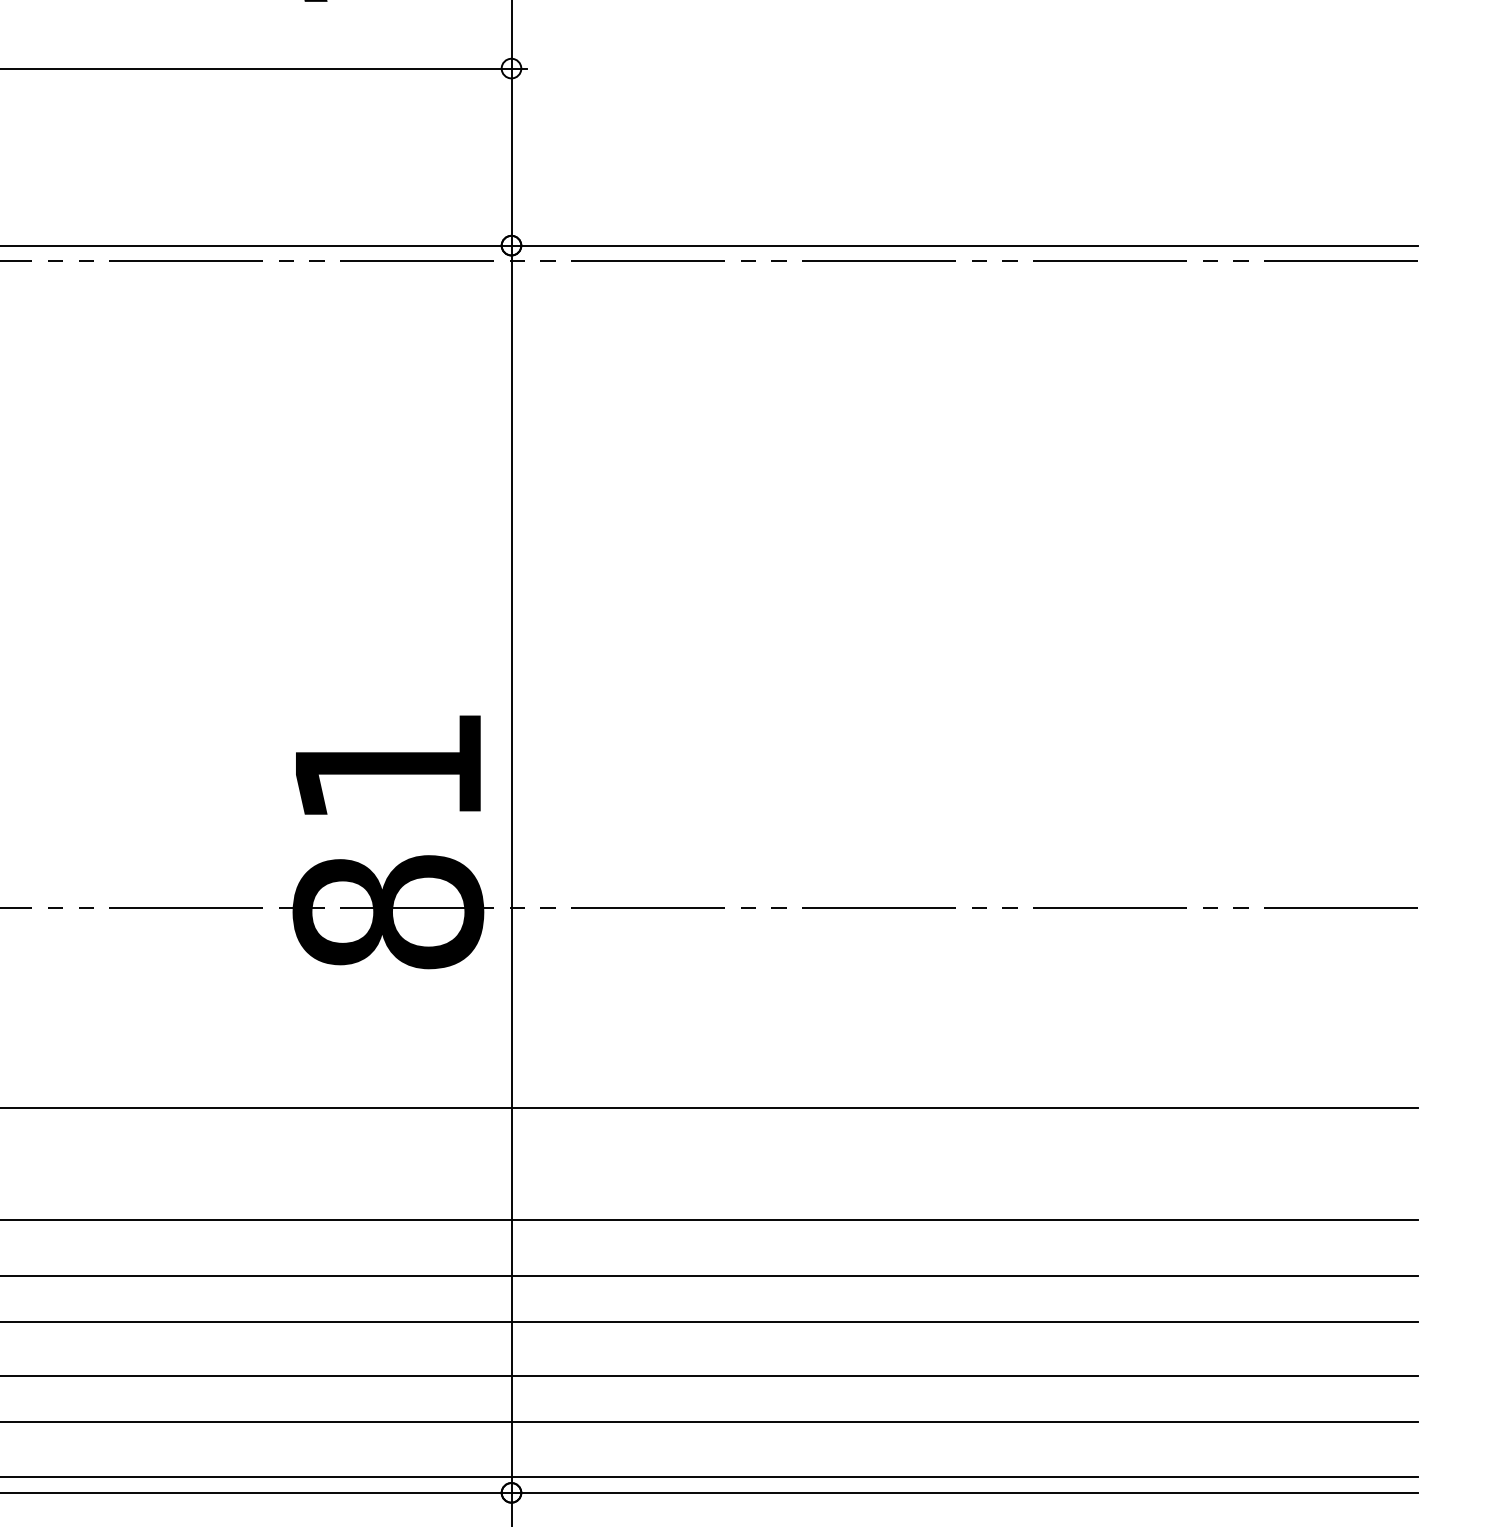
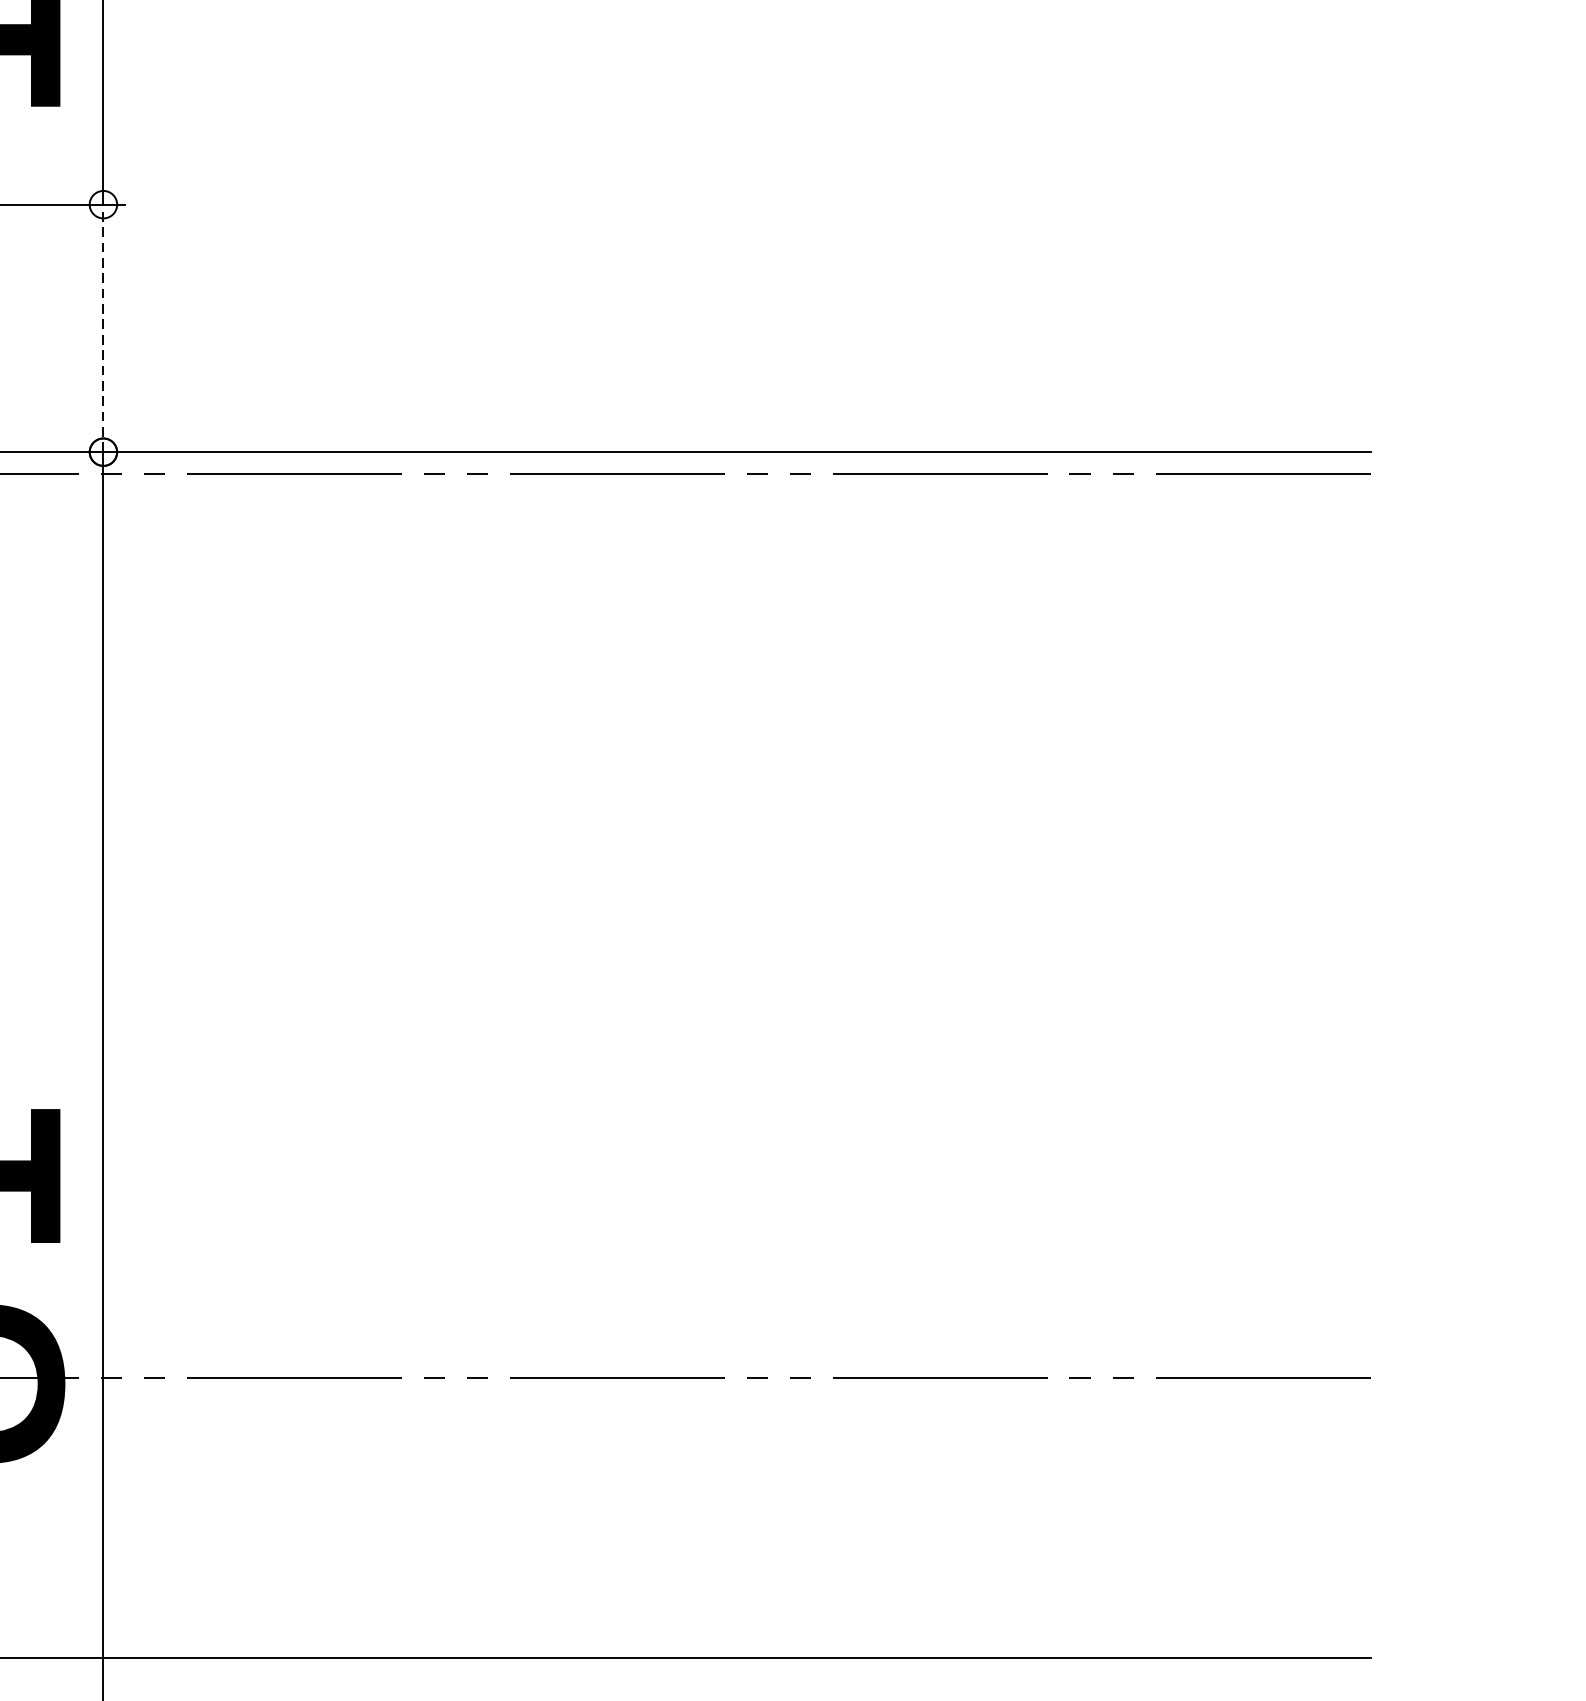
line: (511, 157) -> (103, 328), solid -> dashed

